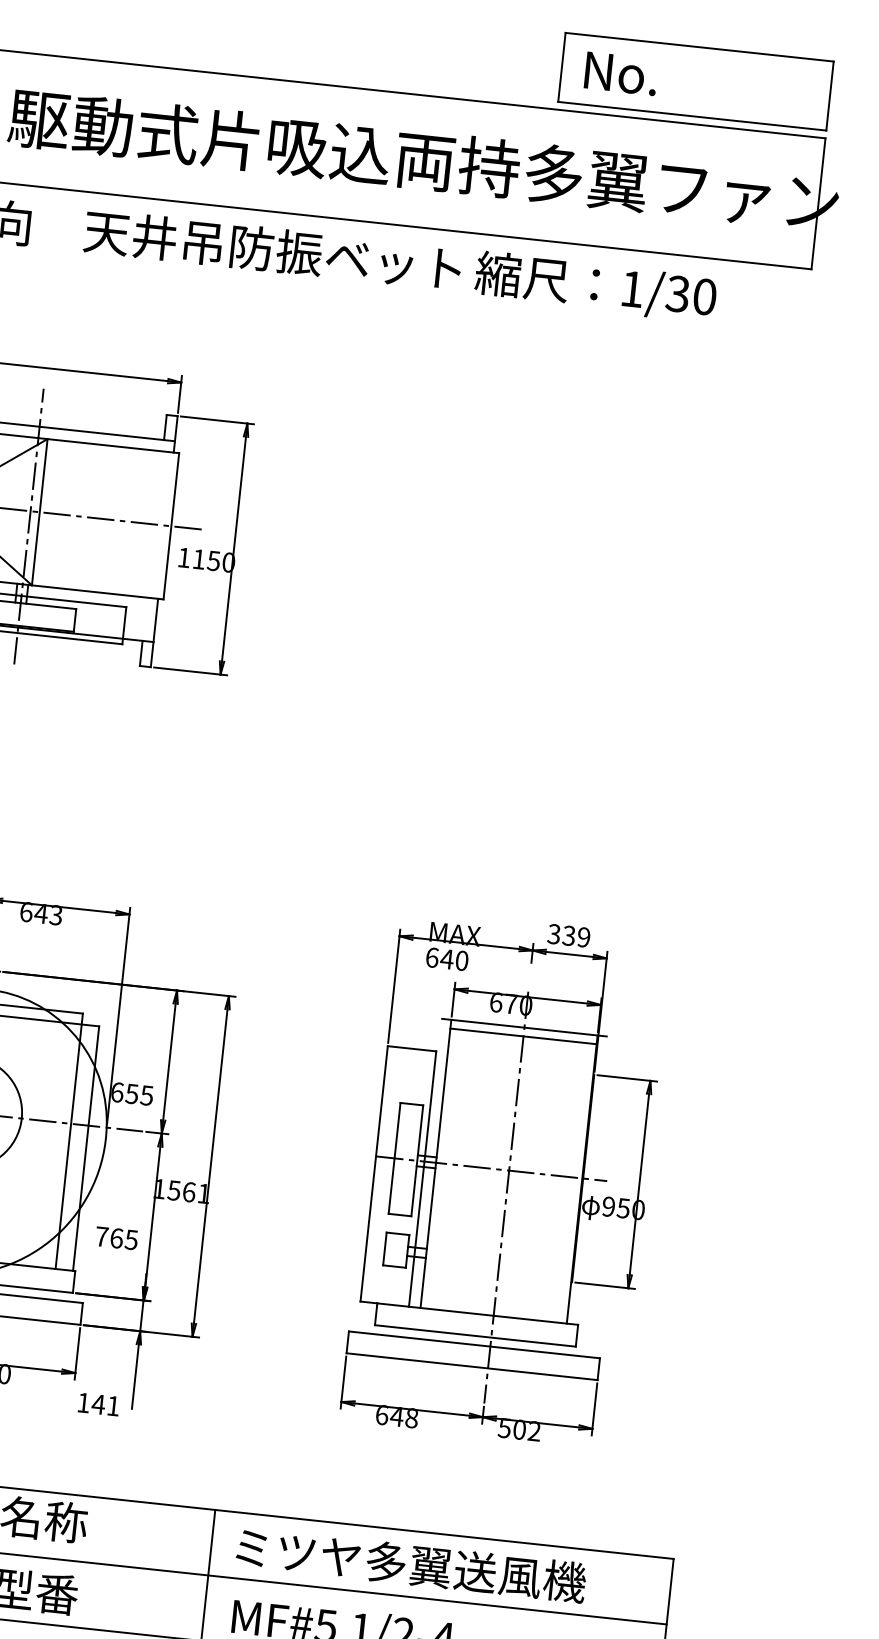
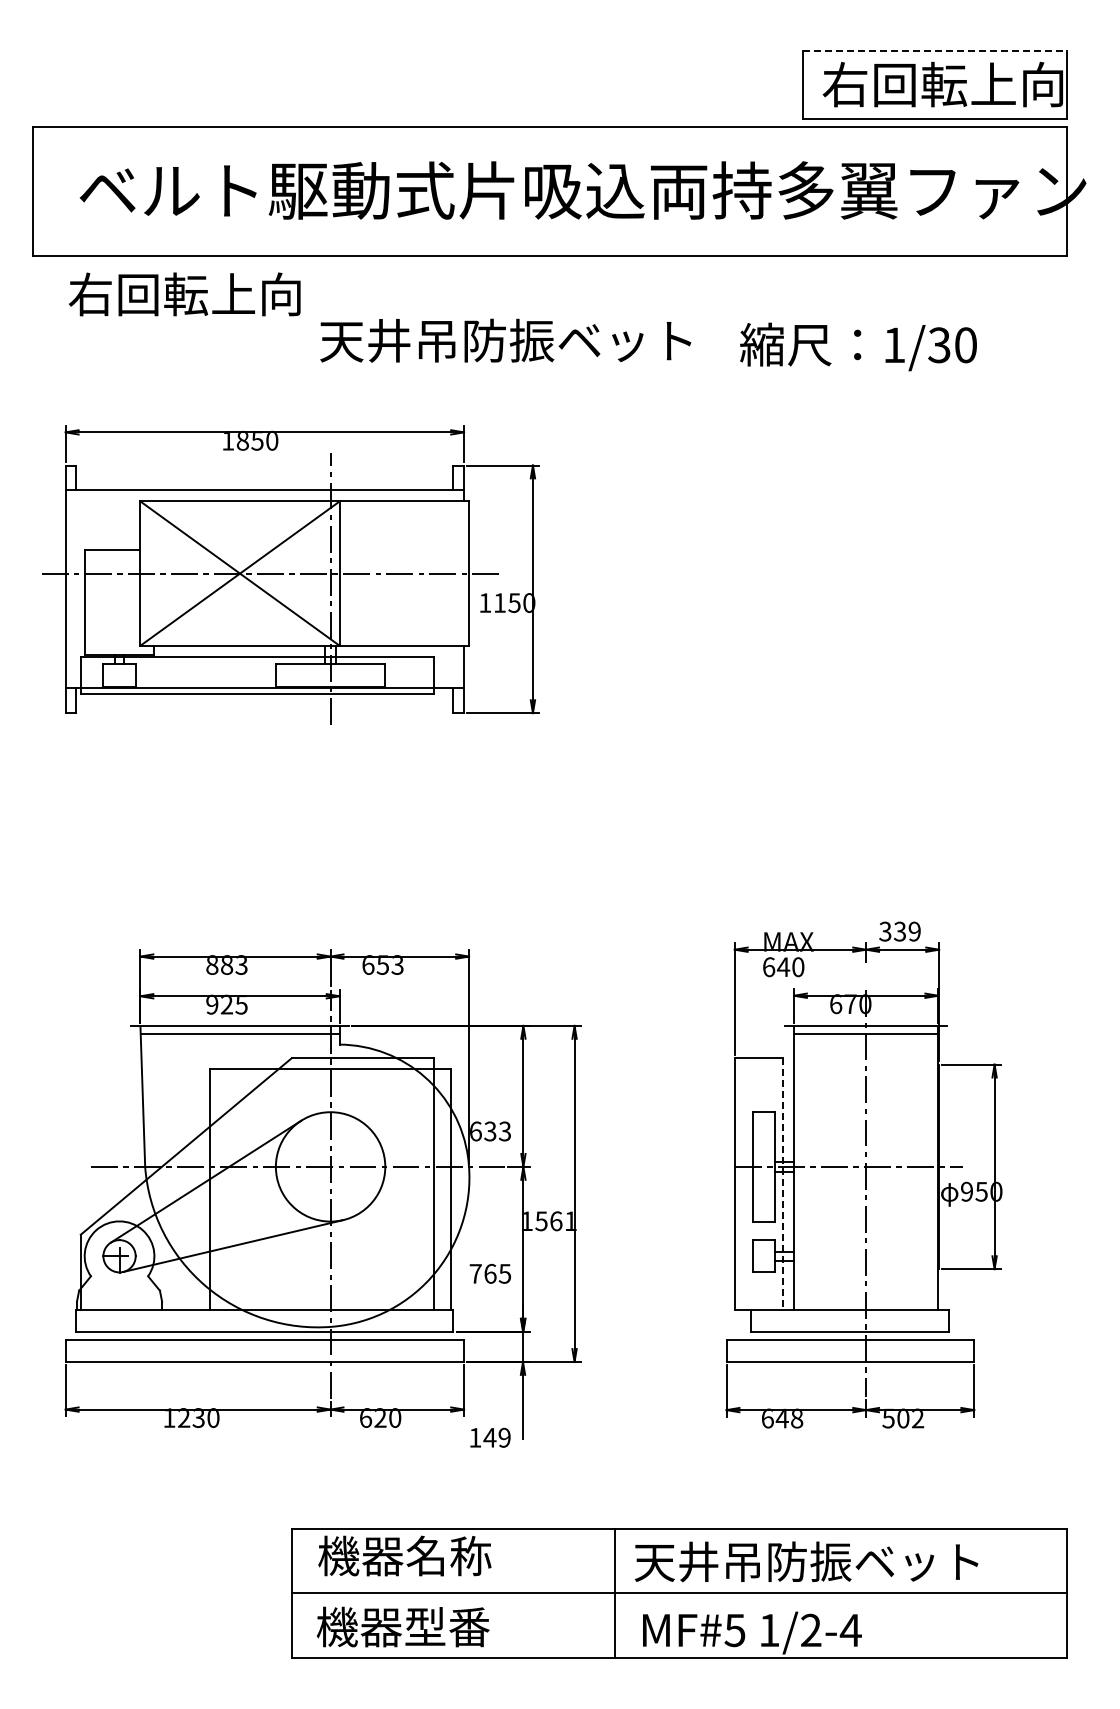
line: (700, 47) -> (935, 51), solid -> dashed
text: (703, 81) -> (942, 84), No. -> 右回転上向
text: (272, 249) -> (505, 340), moved
text: (595, 286) -> (858, 346), moved
text: (40, 913) -> (382, 964), 643 -> 653
text: (139, 1093) -> (497, 1130), 655 -> 633
line: (422, 1179) -> (782, 1184), solid -> dashed
text: (113, 1405) -> (504, 1437), 141 -> 149
text: (408, 1564) -> (808, 1561), ミツヤ多翼送風機 -> 天井吊防振ベット

